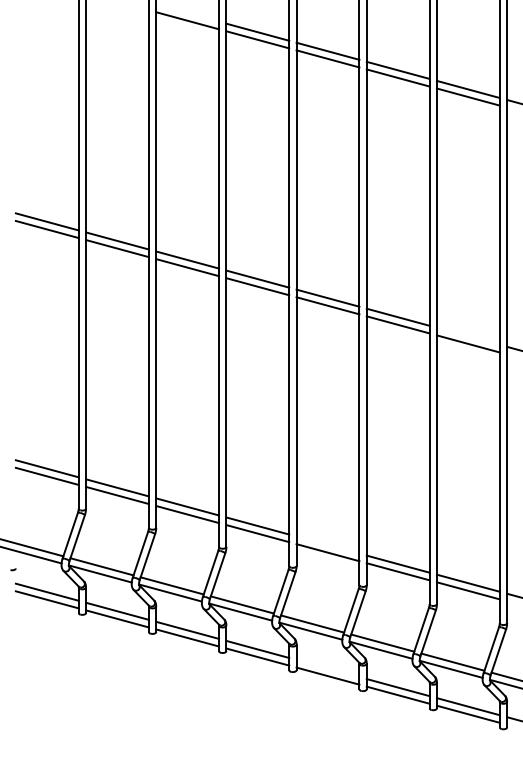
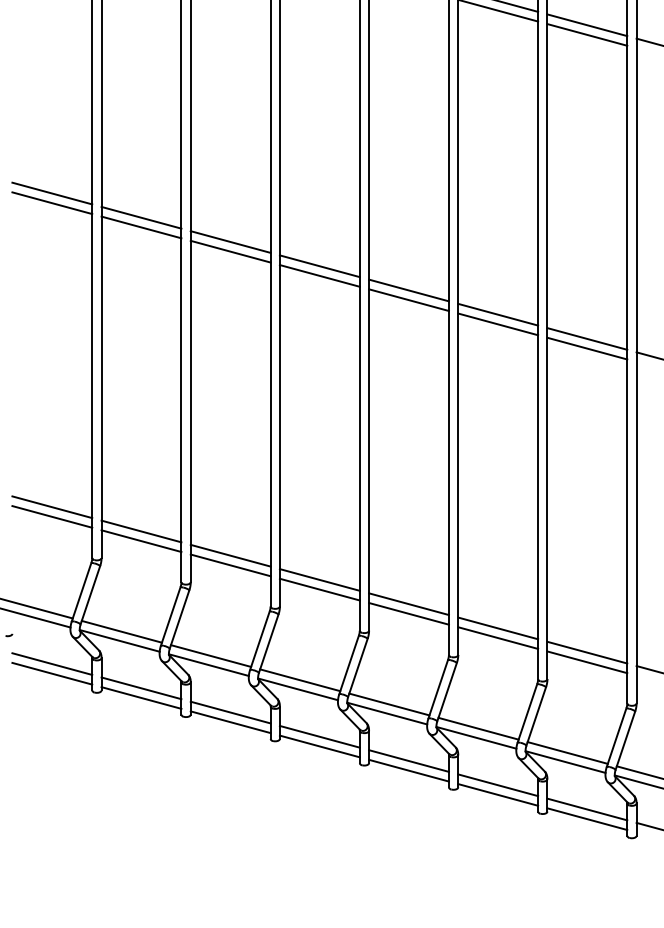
line: (467, 335) -> (586, 337), added
line: (327, 544) -> (408, 603), added
line: (327, 668) -> (408, 761), added

